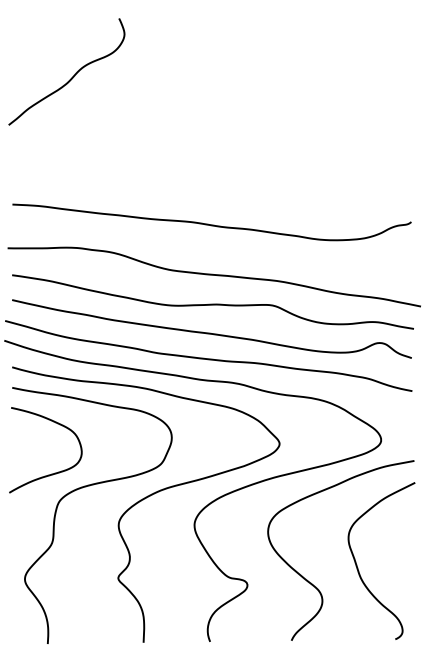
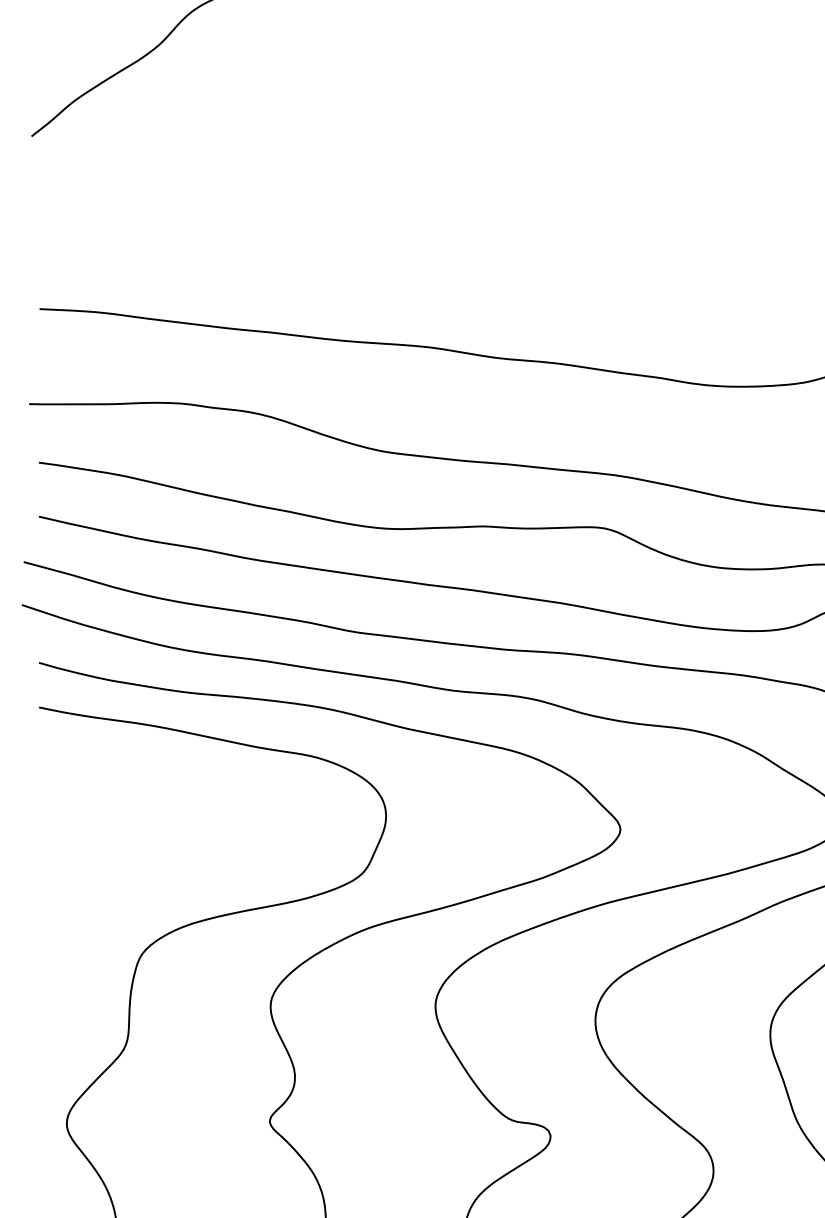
curve: (54, 472) -> (131, 891), removed

